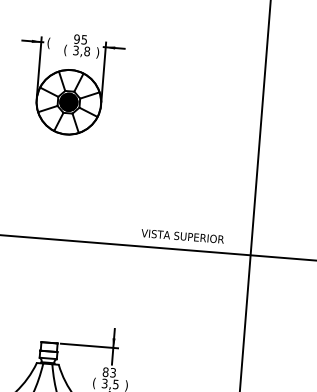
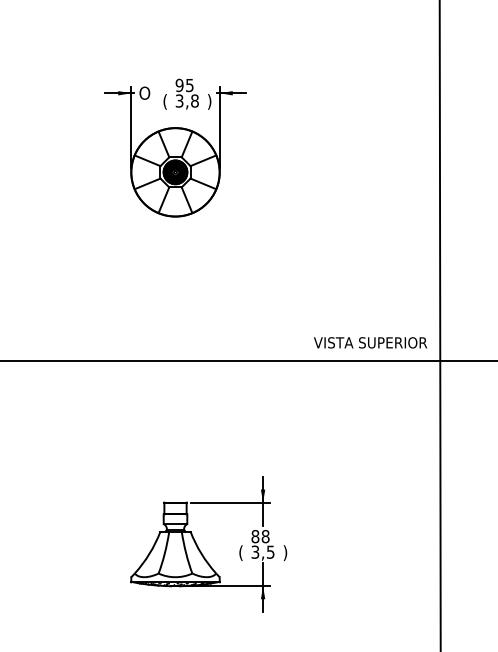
text: (50, 43) -> (144, 93), ( -> O
text: (182, 236) -> (370, 342), moved
text: (113, 372) -> (265, 536), 83 -> 88

